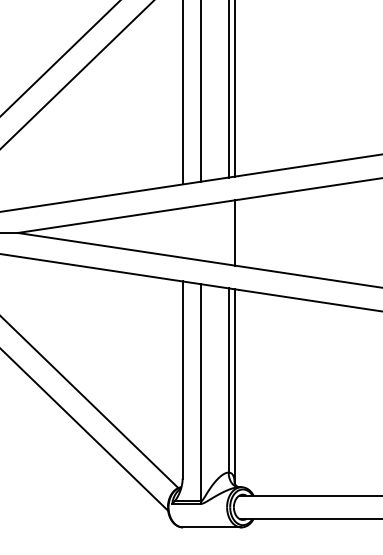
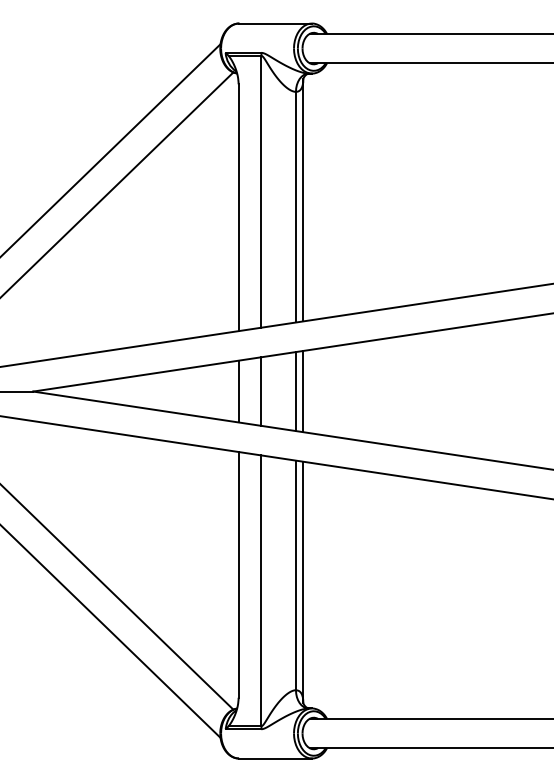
line: (182, 232) -> (238, 391), added
line: (200, 232) -> (261, 391), added
line: (228, 232) -> (295, 391), added

